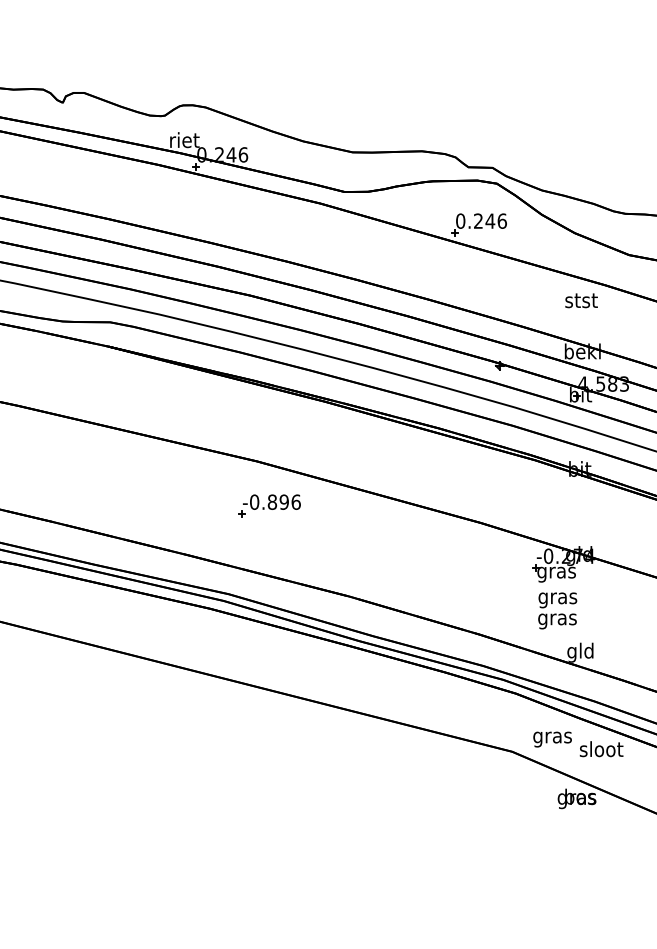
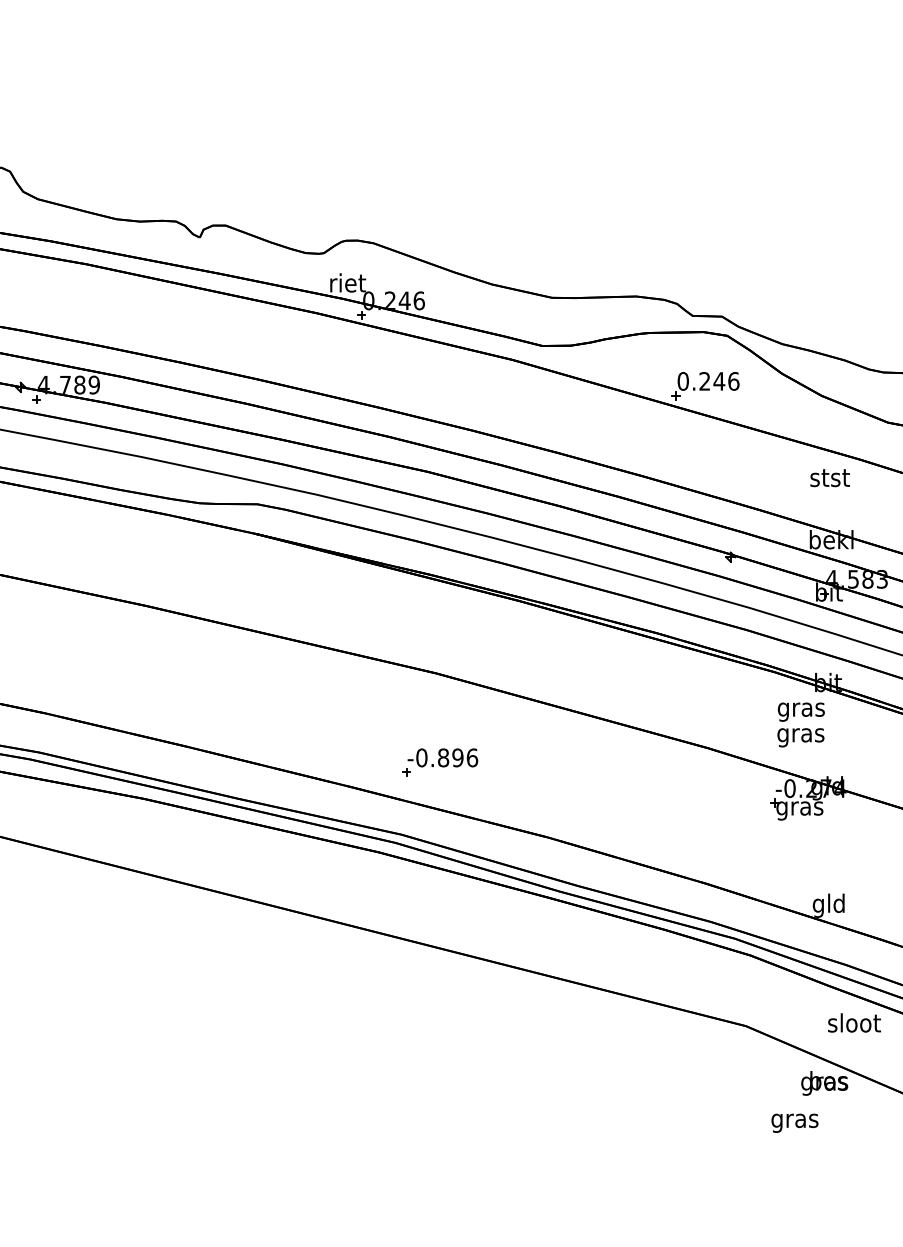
part: (269, 506) -> (440, 762), moved
text: (557, 610) -> (800, 724), moved
text: (552, 738) -> (794, 1122), moved

